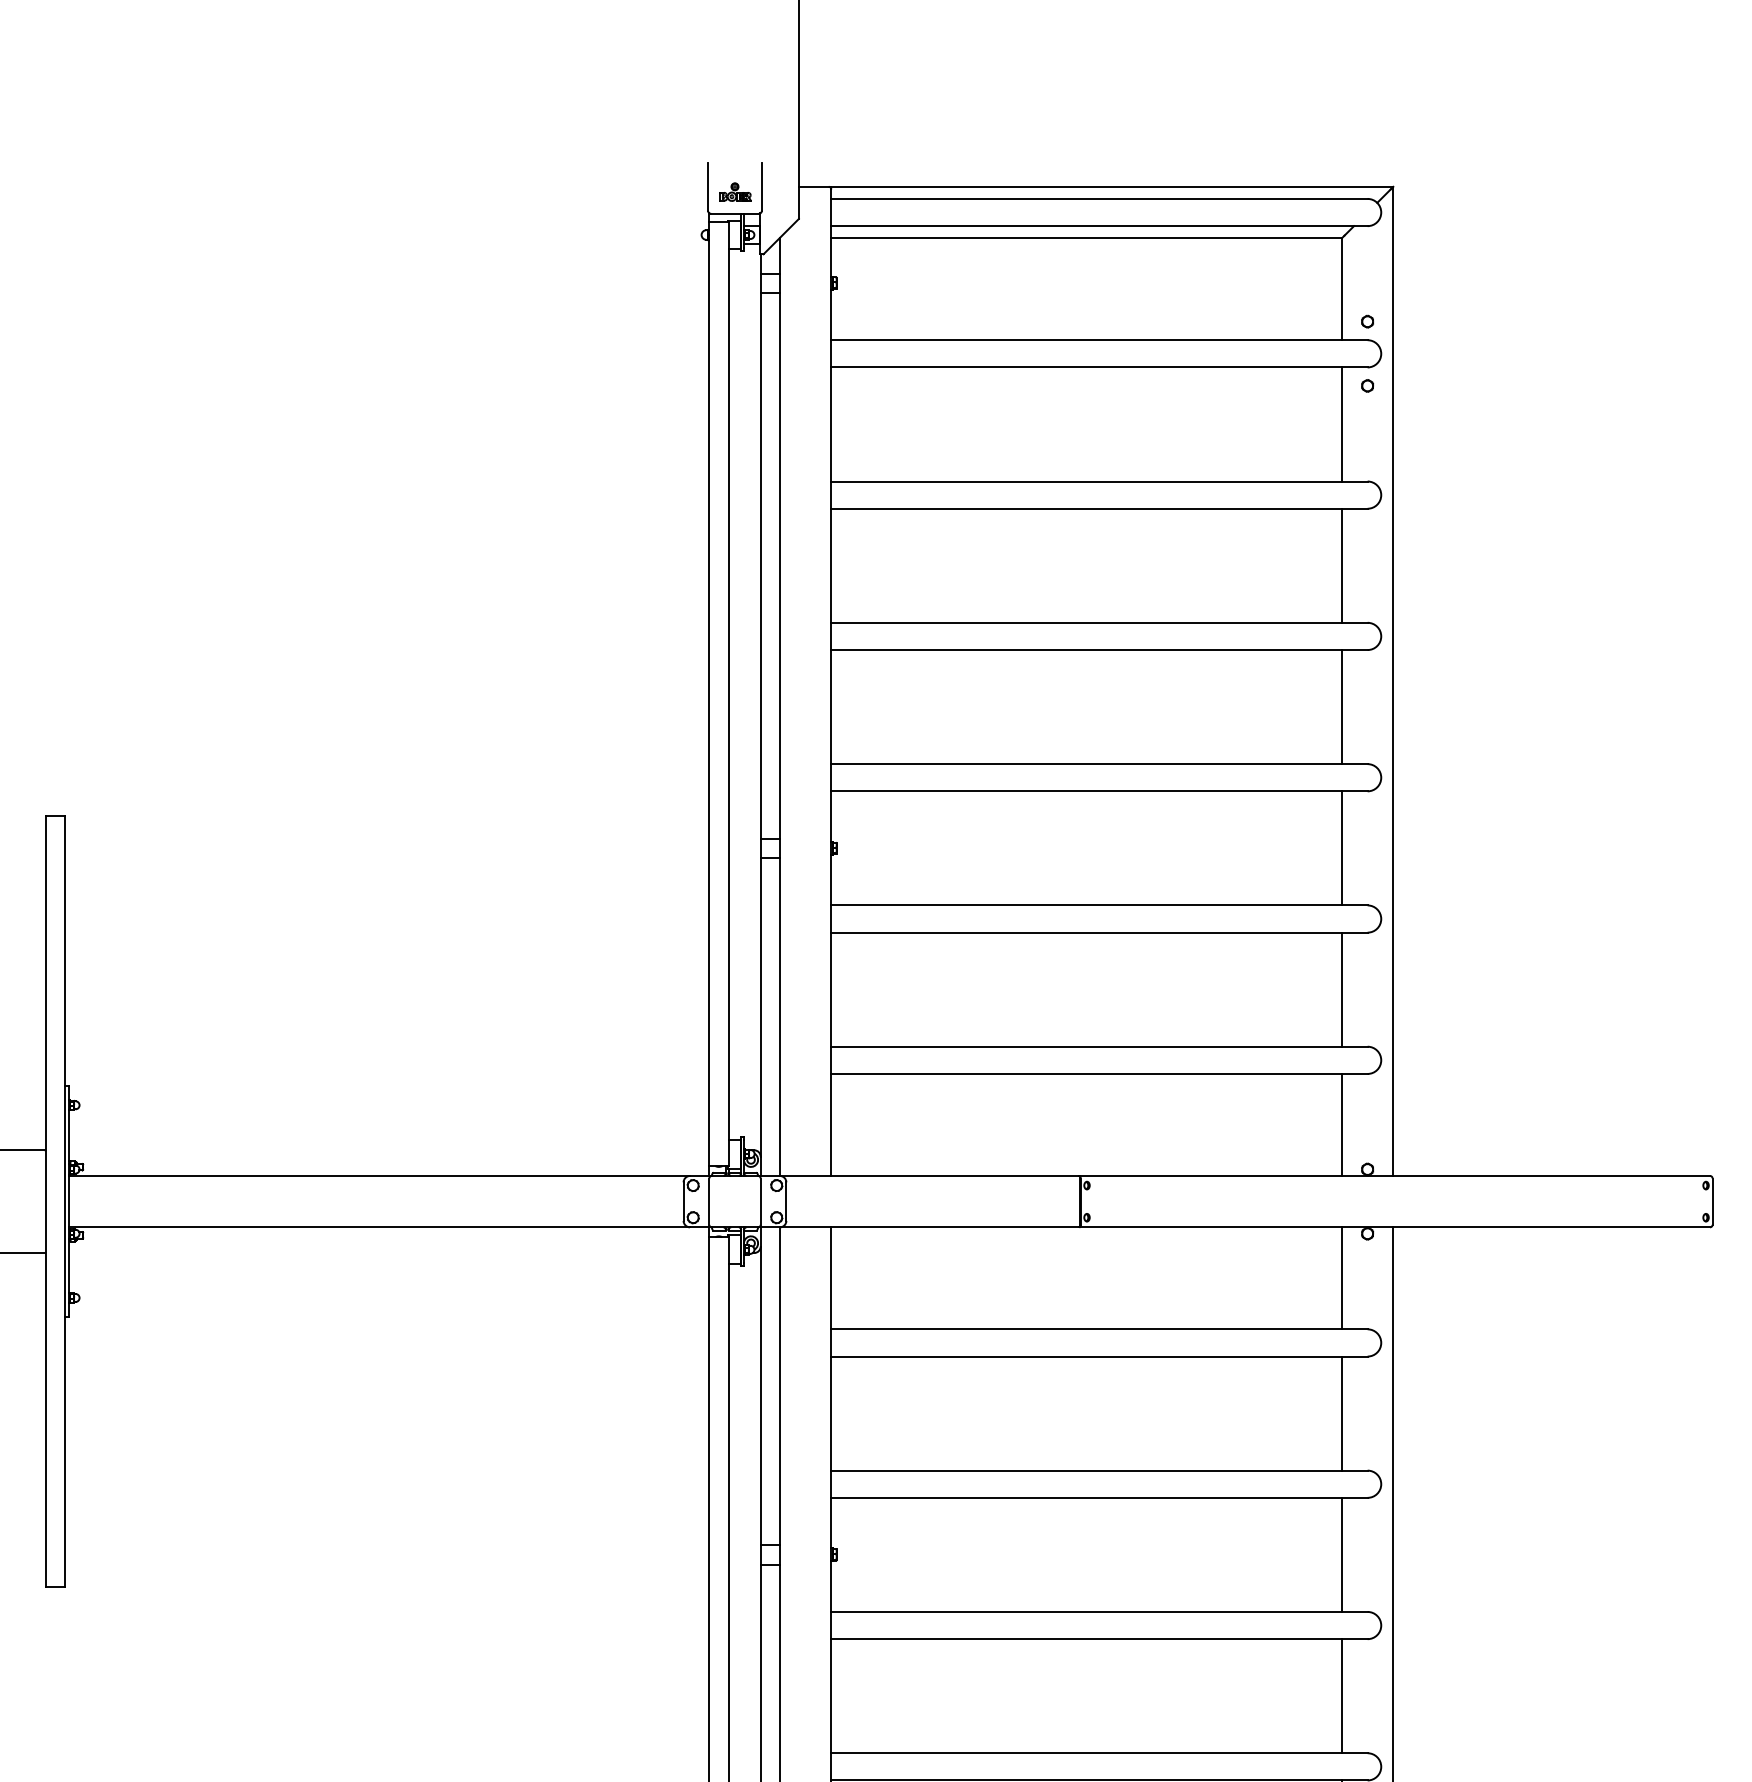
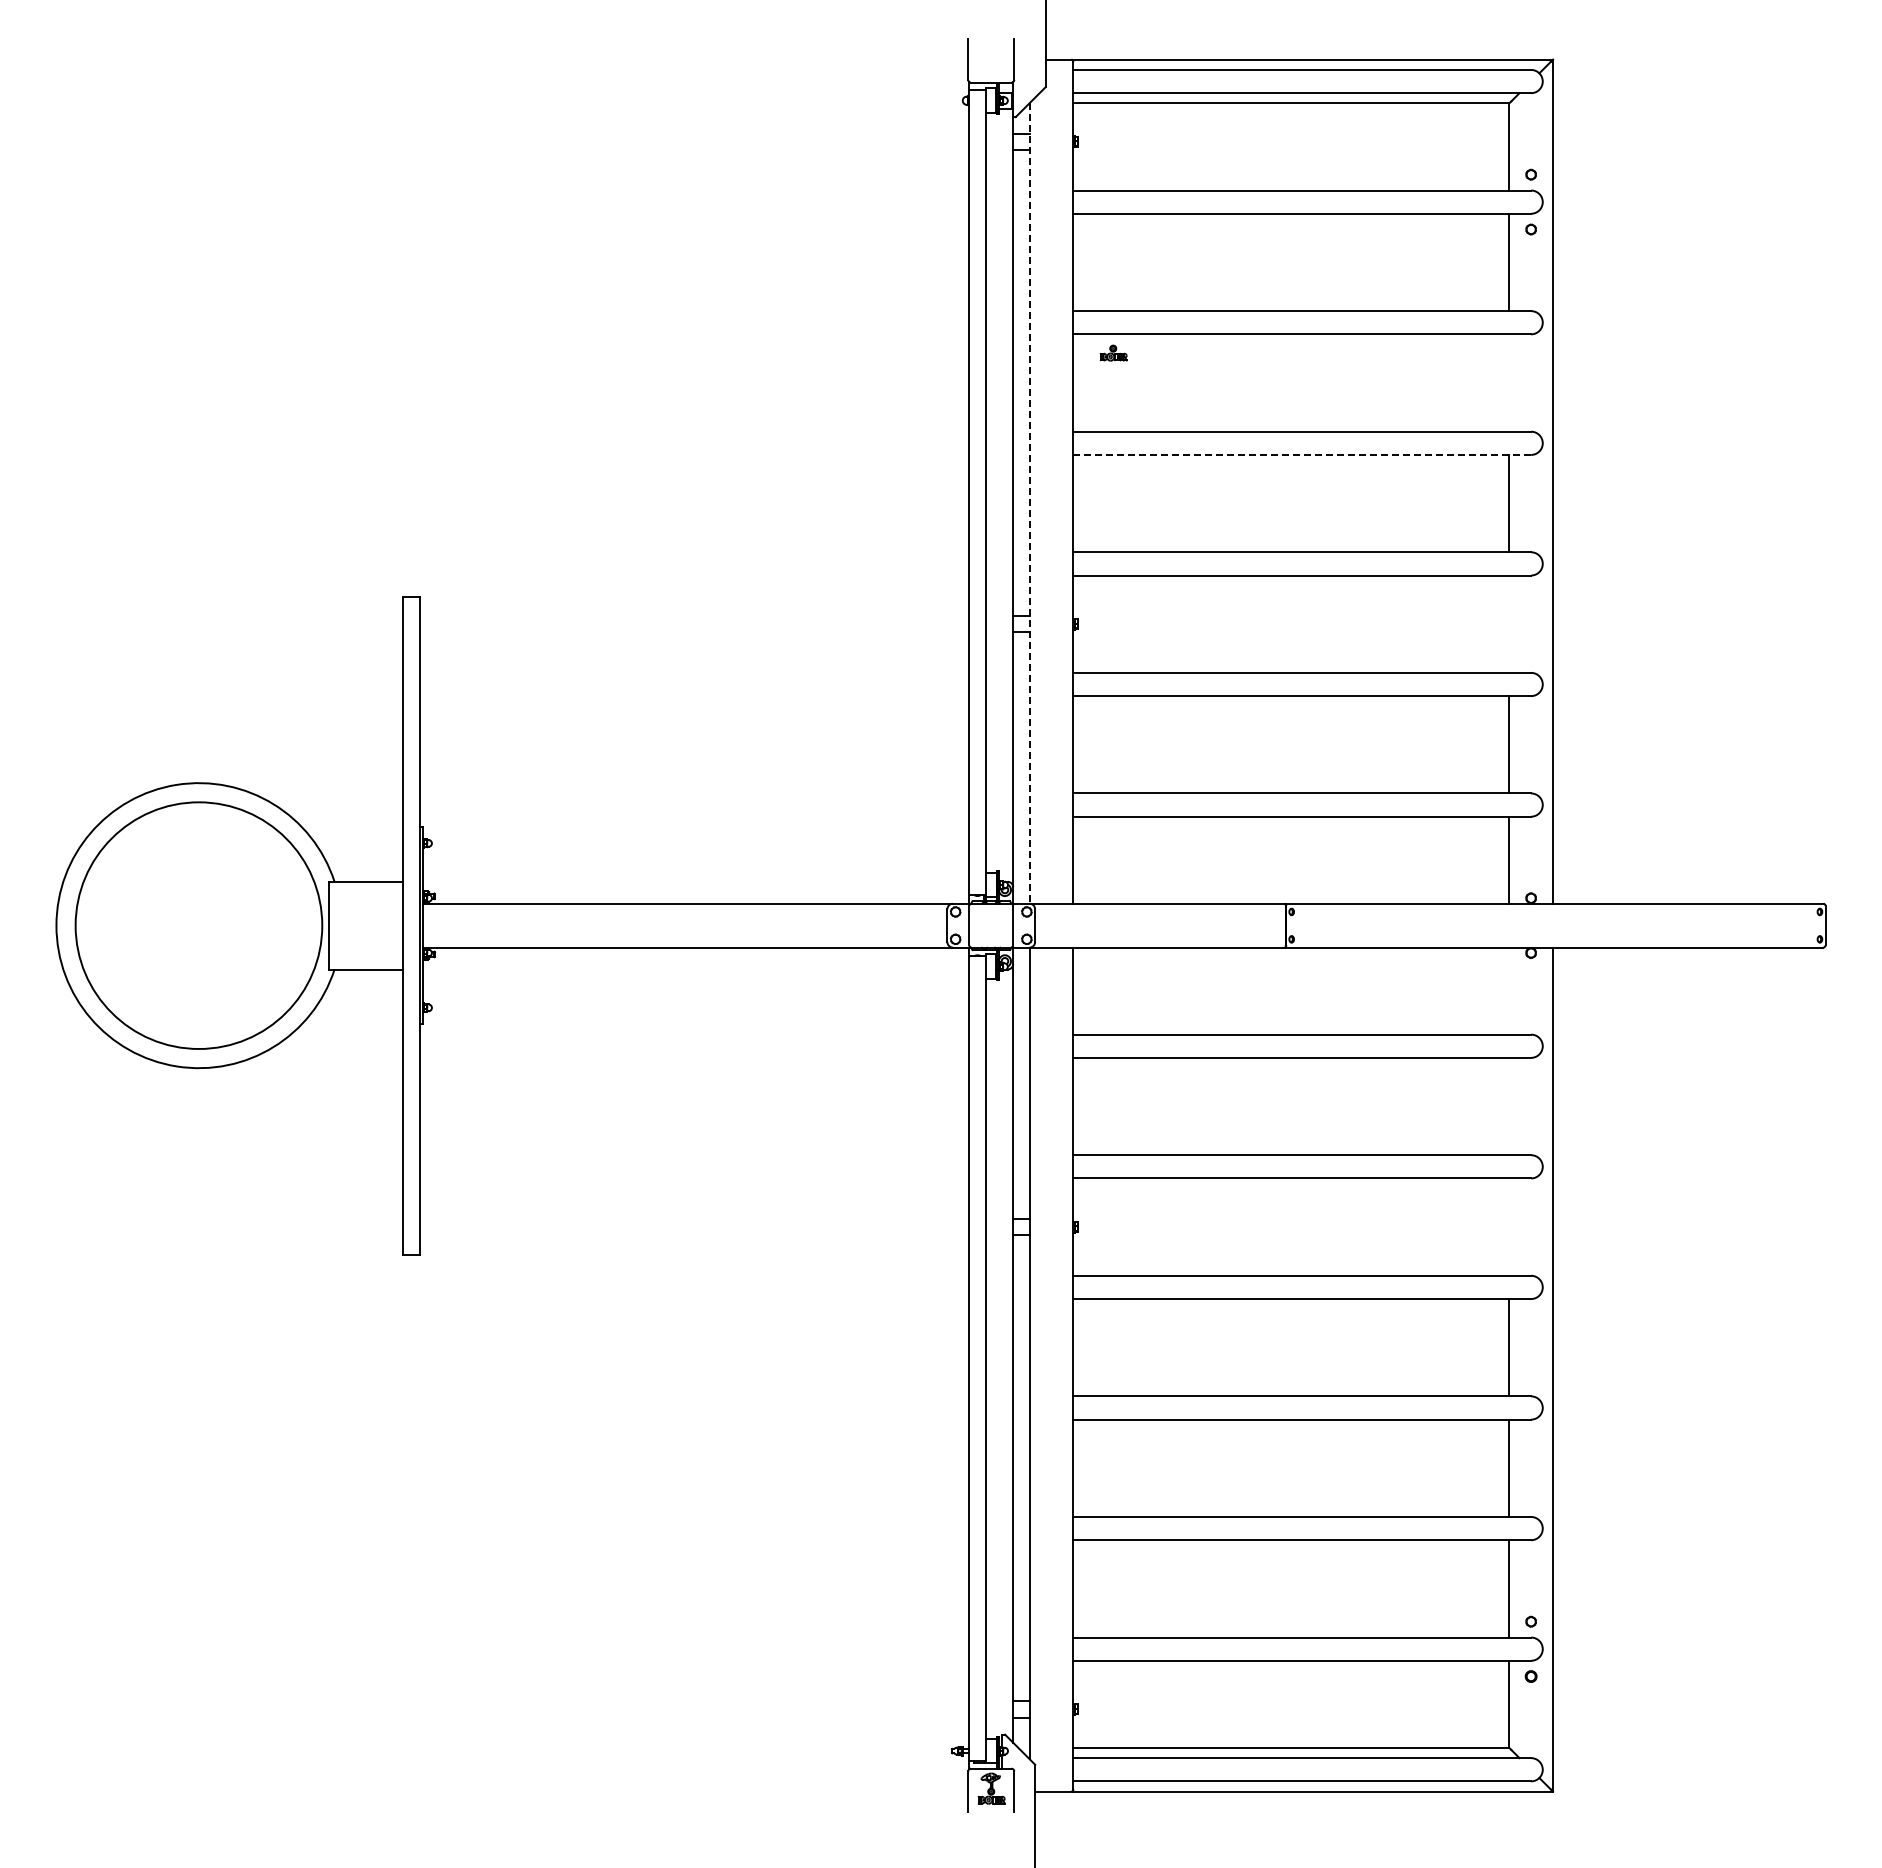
part: (735, 191) -> (1113, 352), moved
line: (1342, 565) -> (1509, 382), removed
line: (1099, 649) -> (1302, 454), solid -> dashed
line: (779, 706) -> (1029, 503), solid -> dashed
line: (1342, 847) -> (1509, 623), removed
line: (1342, 1277) -> (1509, 990), removed
line: (1342, 1413) -> (1509, 1106), removed
line: (1342, 1554) -> (1509, 1226), removed

